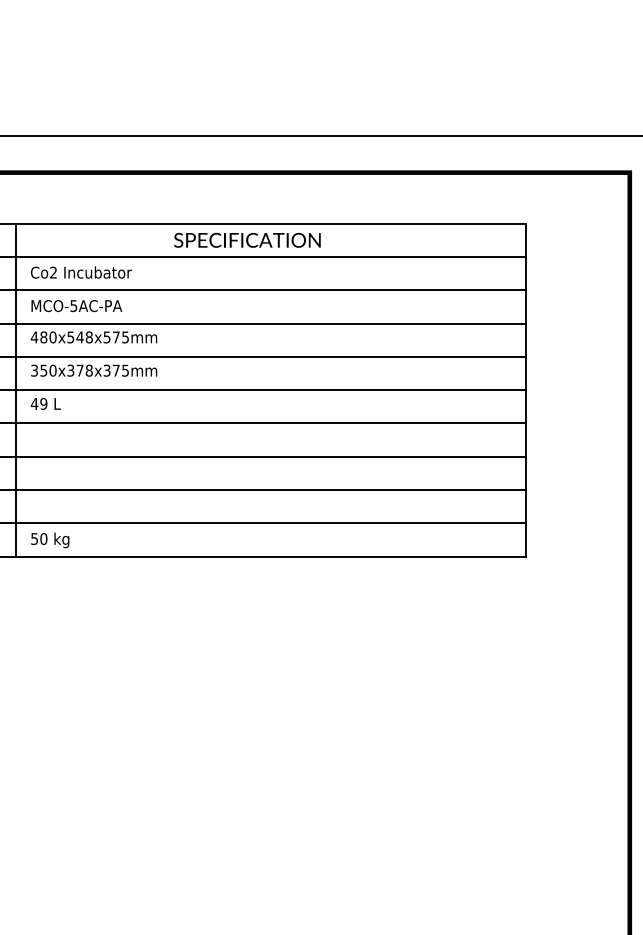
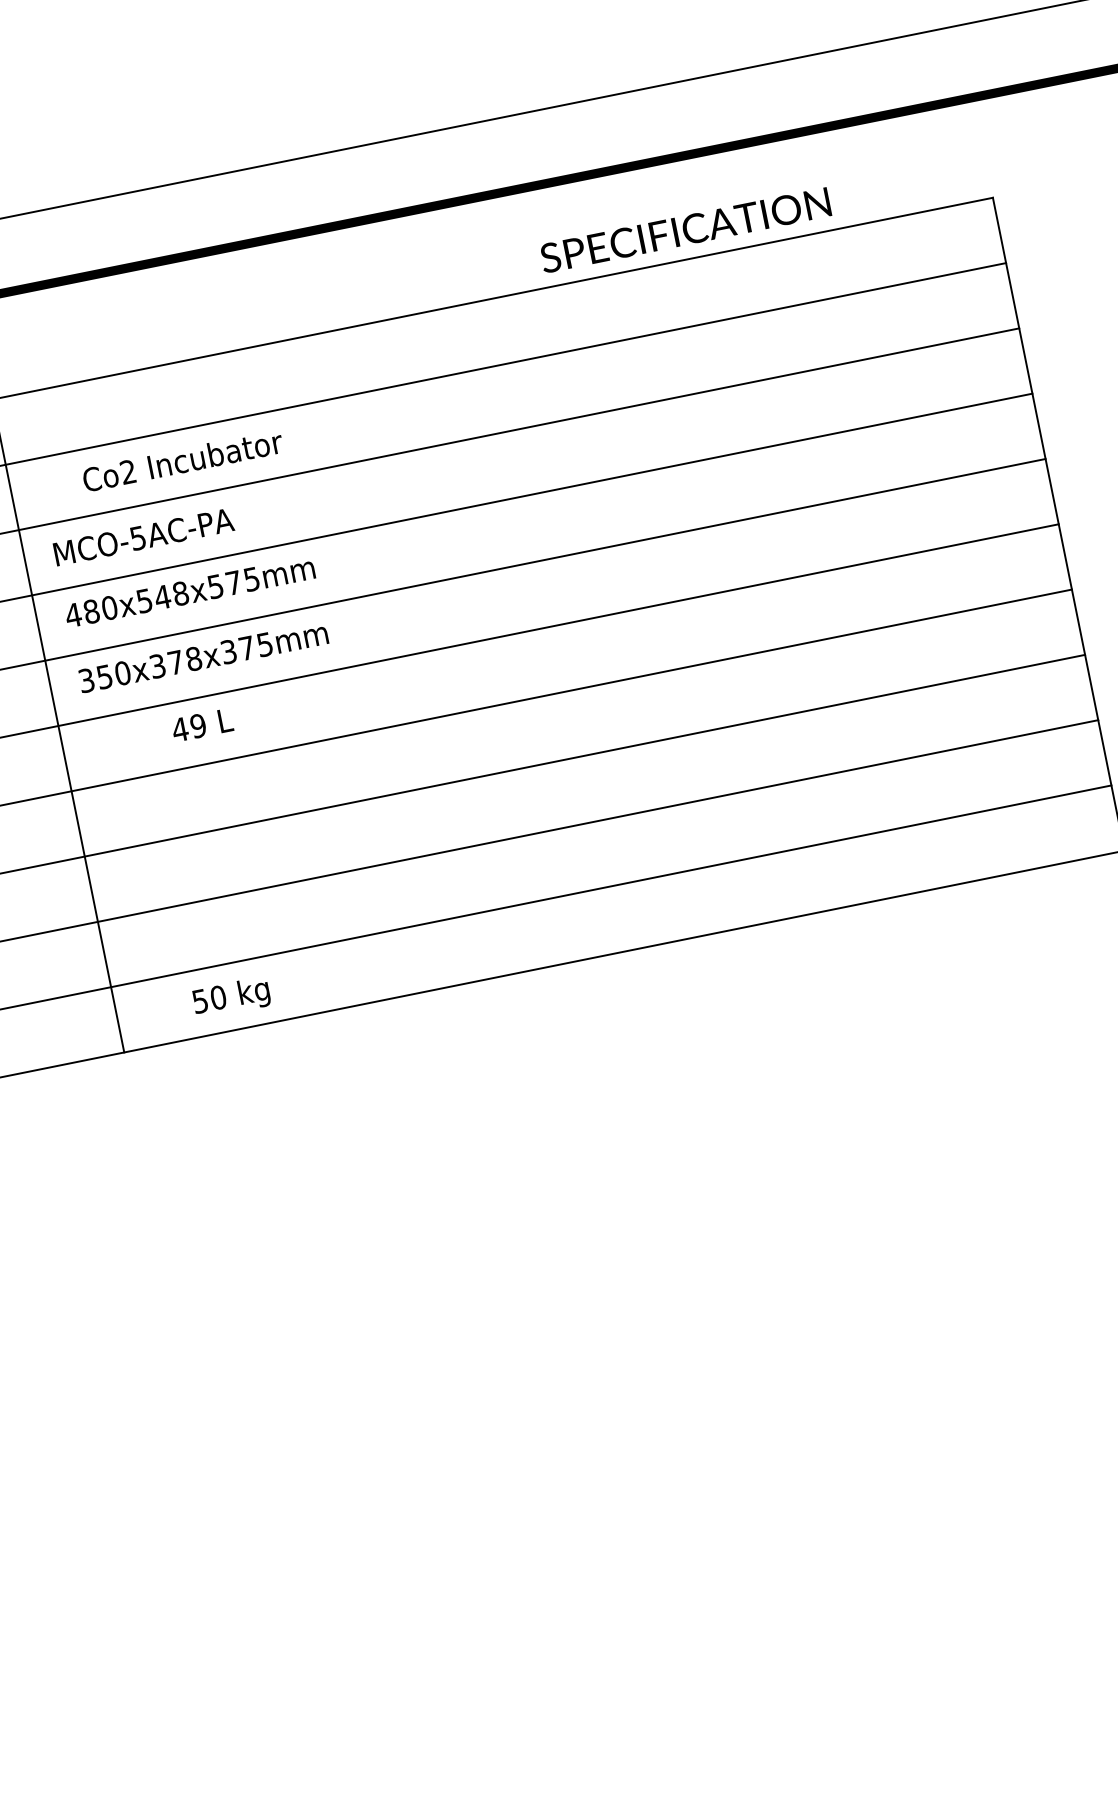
text: (247, 240) -> (685, 230), moved
text: (81, 272) -> (182, 460), moved
text: (45, 403) -> (201, 724), moved
text: (50, 540) -> (232, 997), moved

